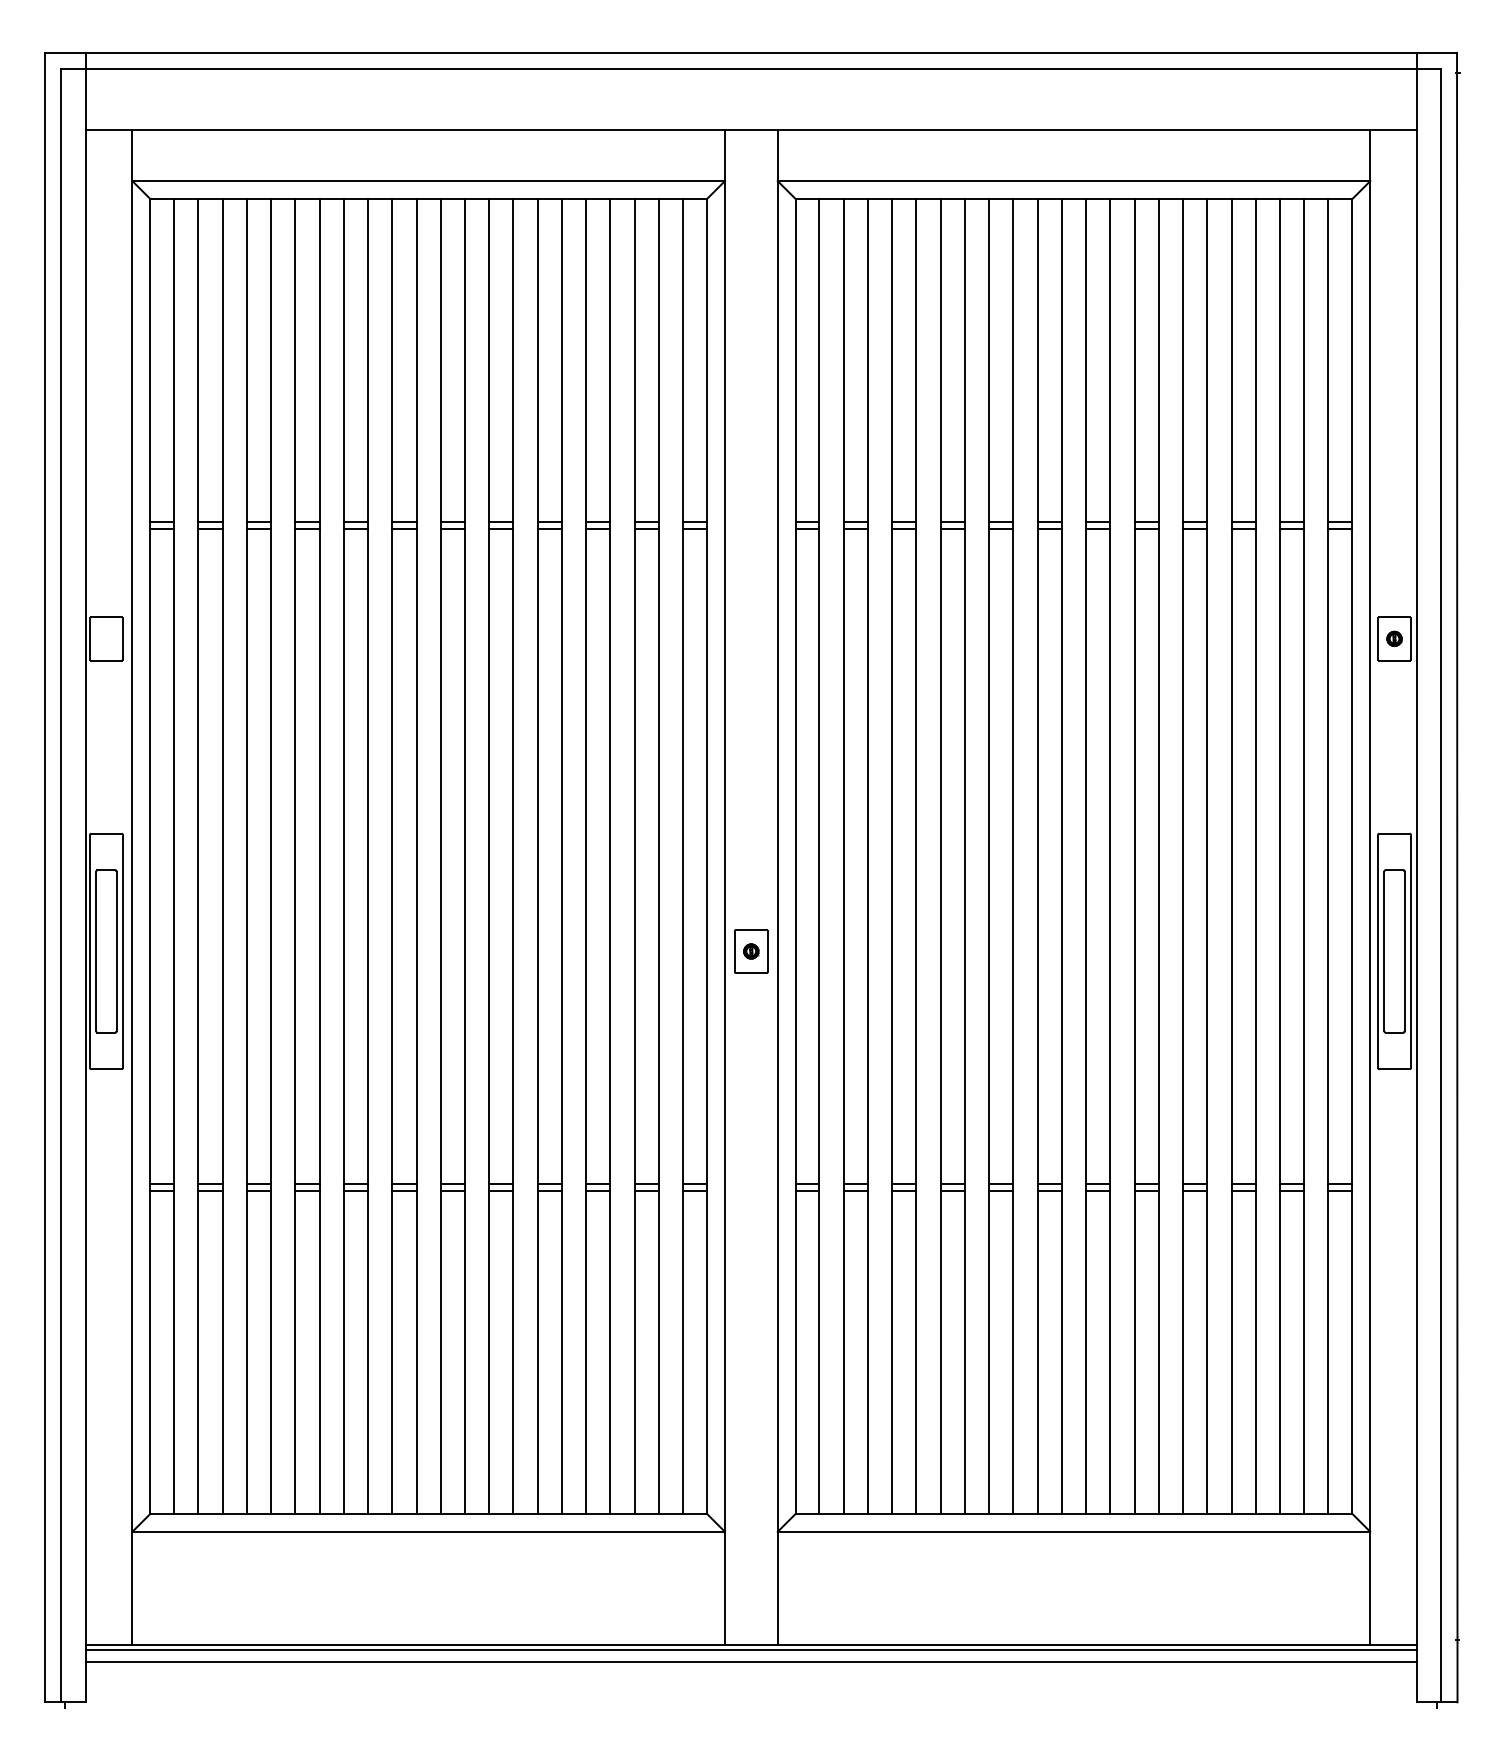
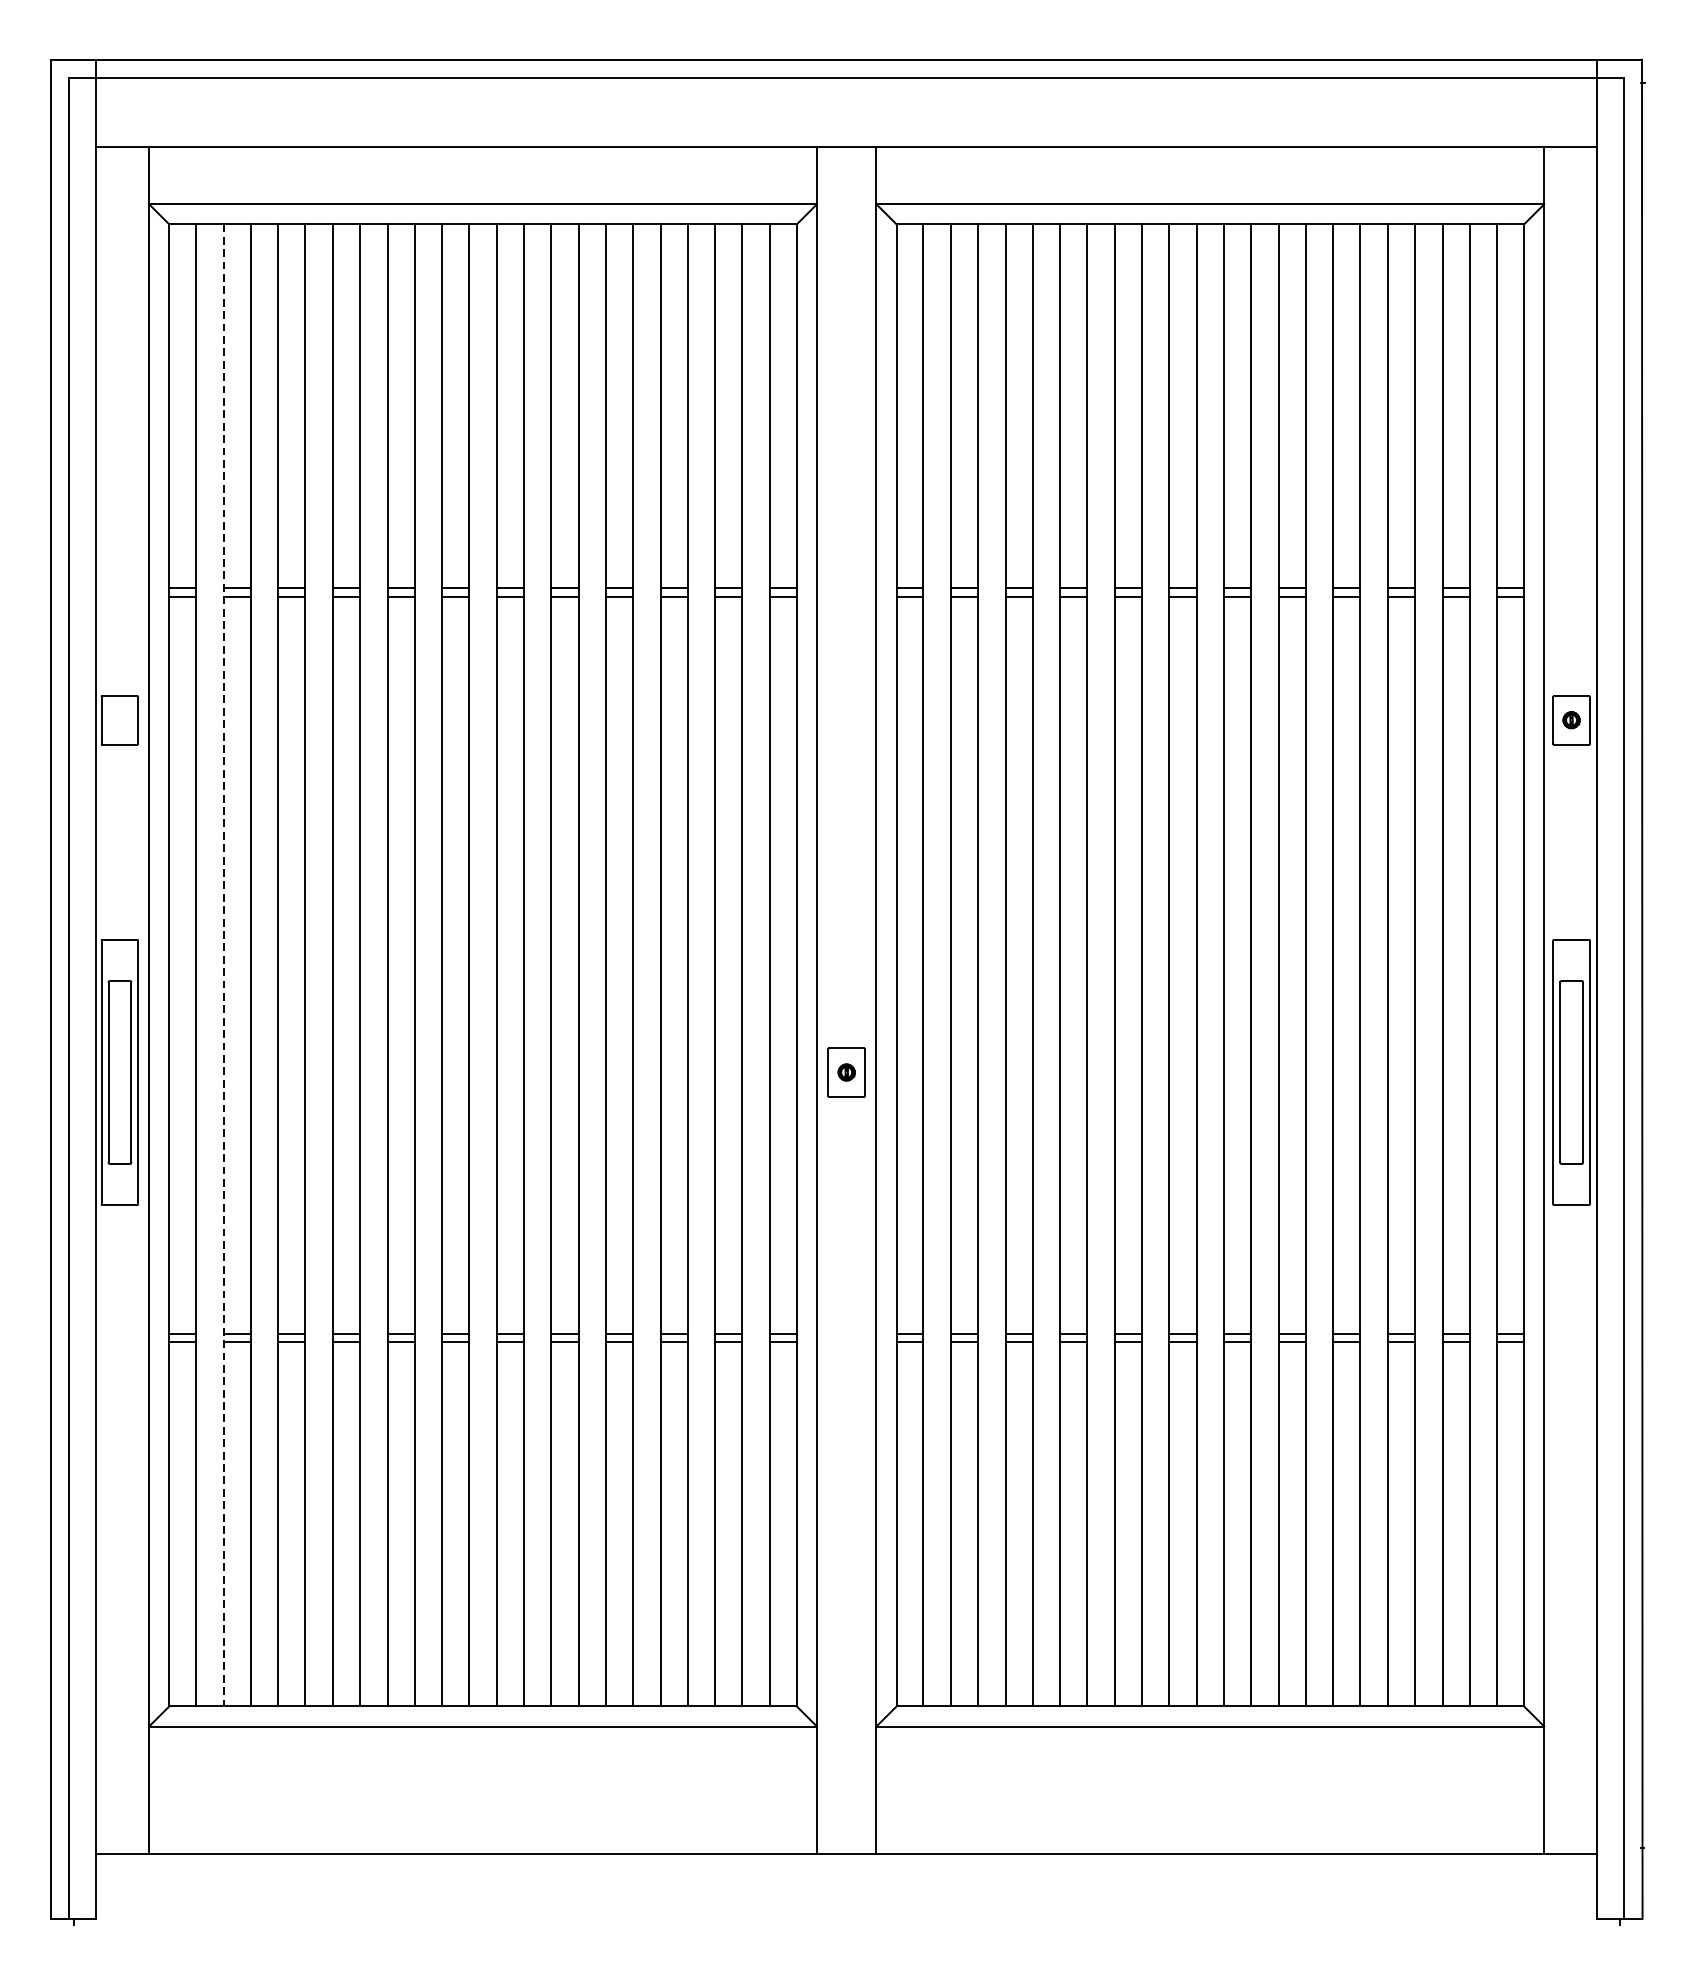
line: (198, 856) -> (223, 965), solid -> dashed
line: (750, 1649) -> (845, 1859), removed
line: (750, 1661) -> (845, 1872), removed

